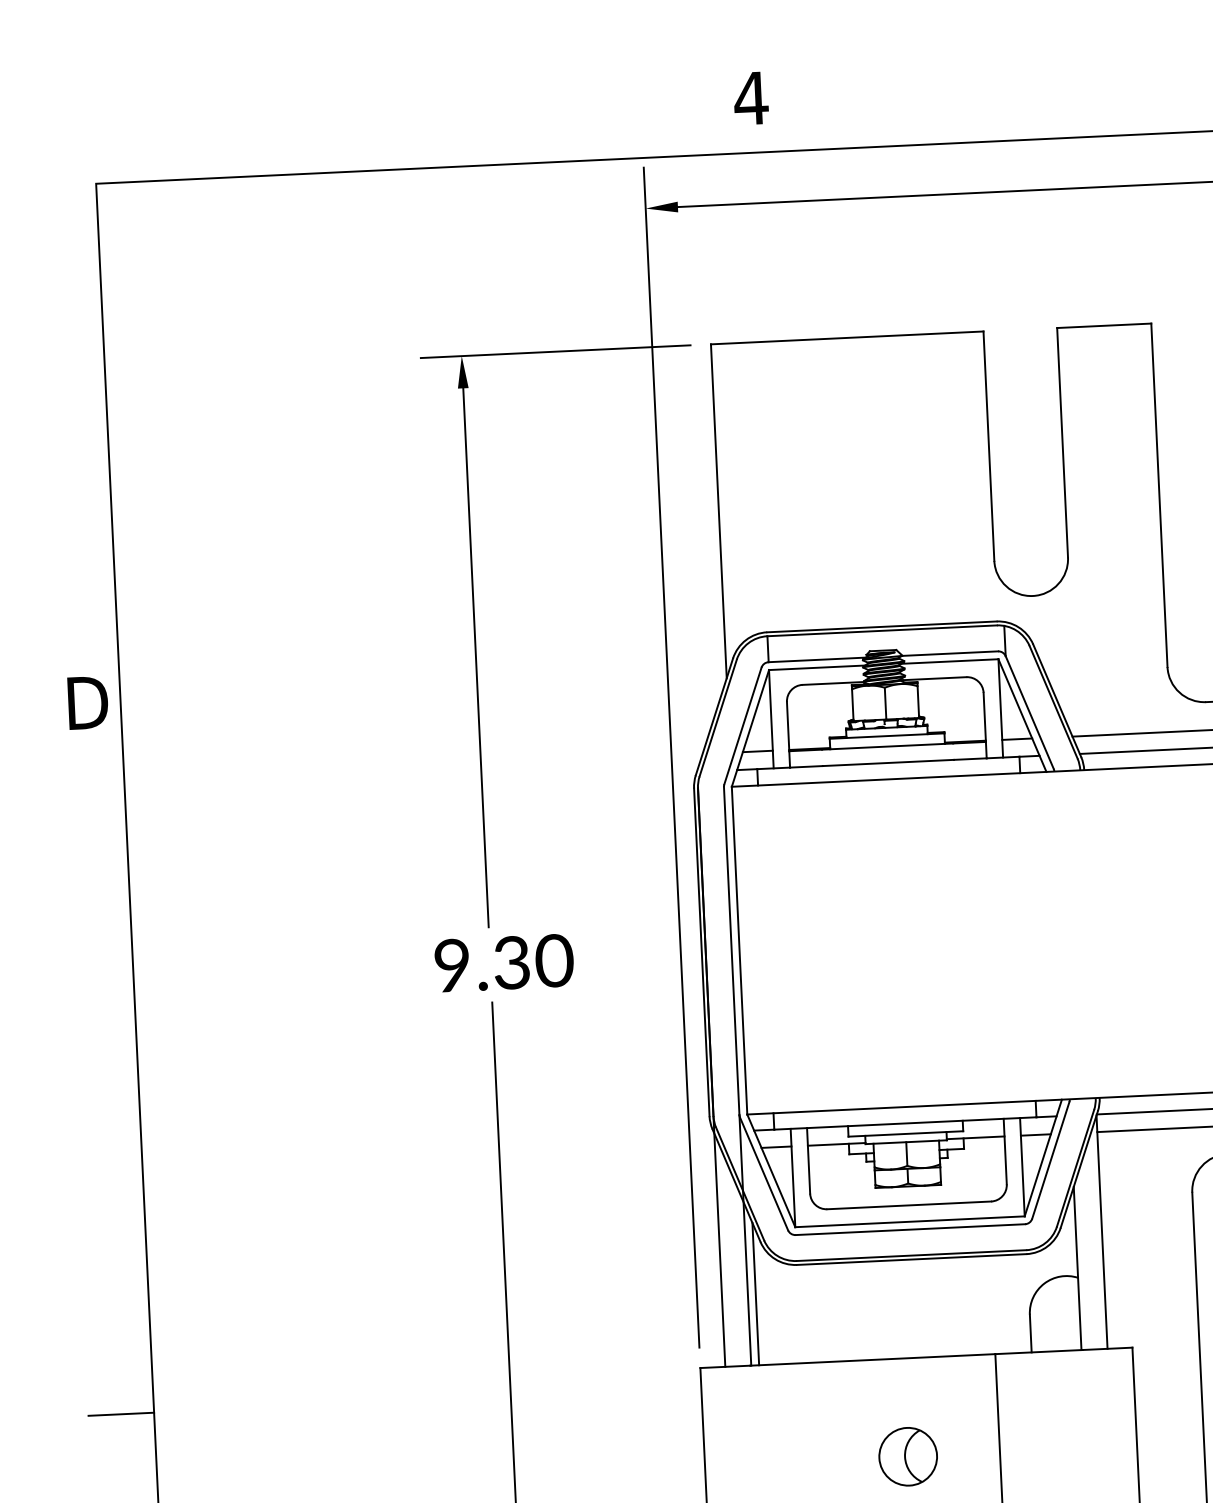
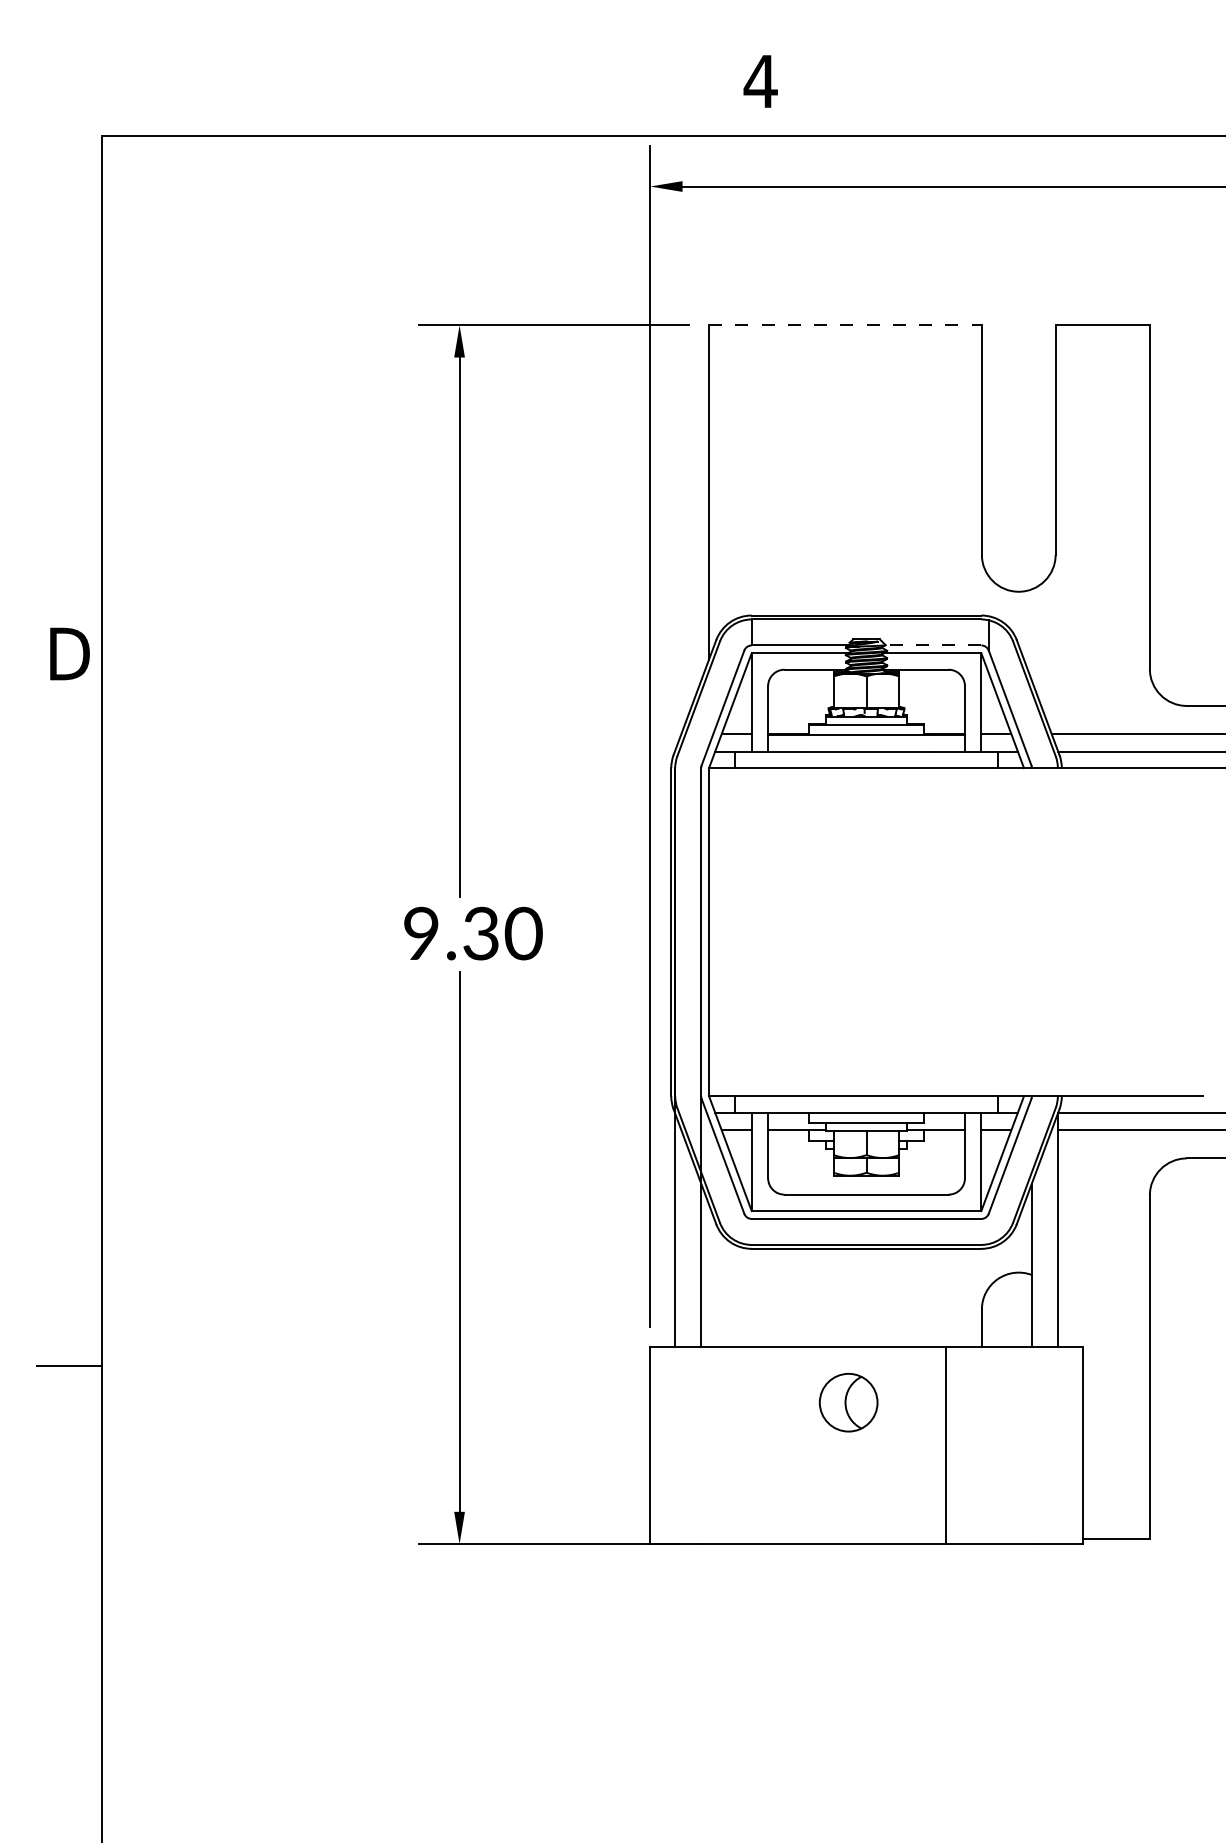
line: (847, 338) -> (845, 325), solid -> dashed
line: (949, 653) -> (932, 645), solid -> dashed
line: (756, 1293) -> (709, 1275), removed
part: (908, 1456) -> (848, 1402), moved

